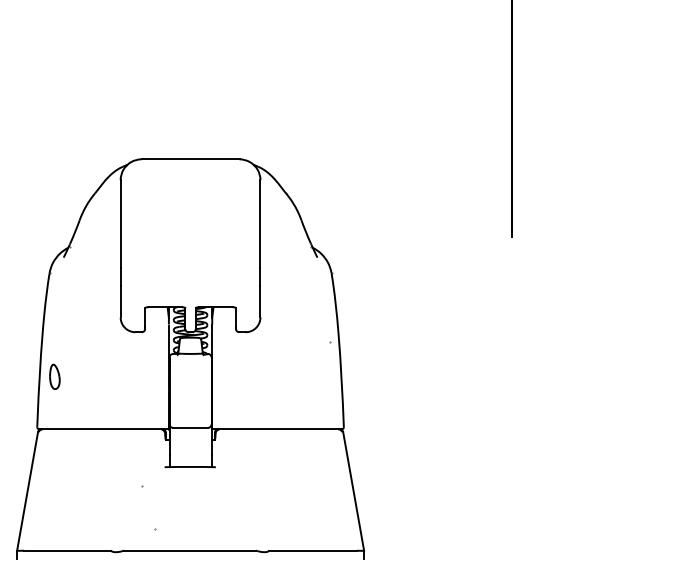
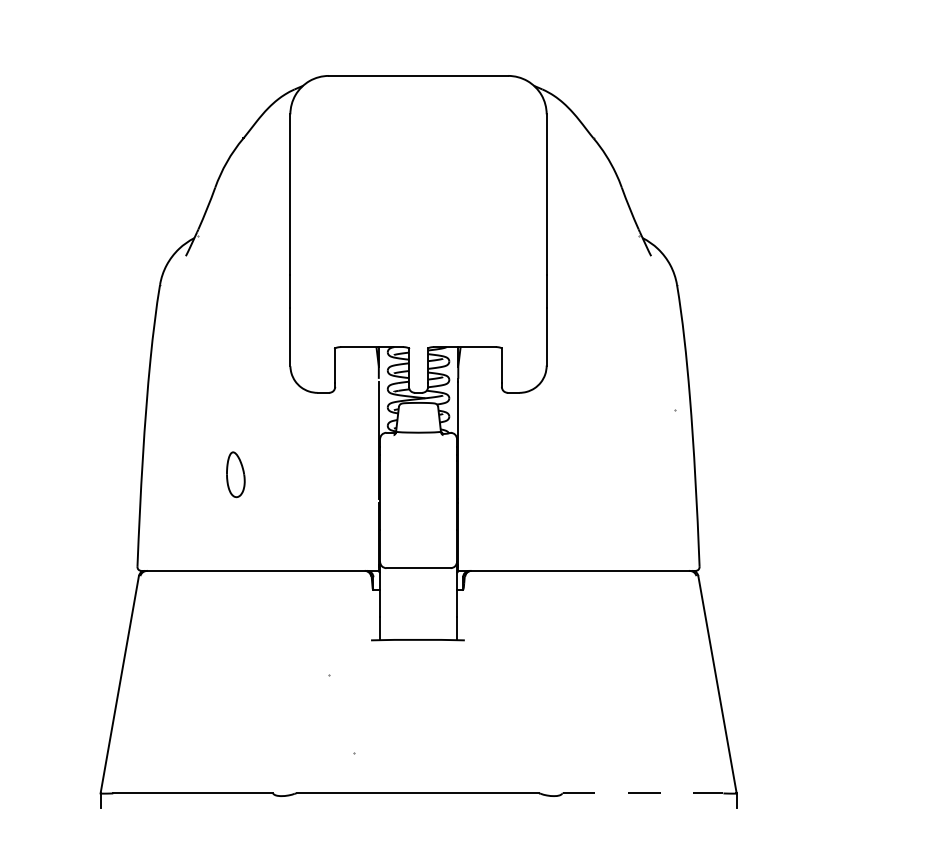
part: (54, 376) -> (235, 474), moved
line: (313, 550) -> (643, 793), solid -> dashed

